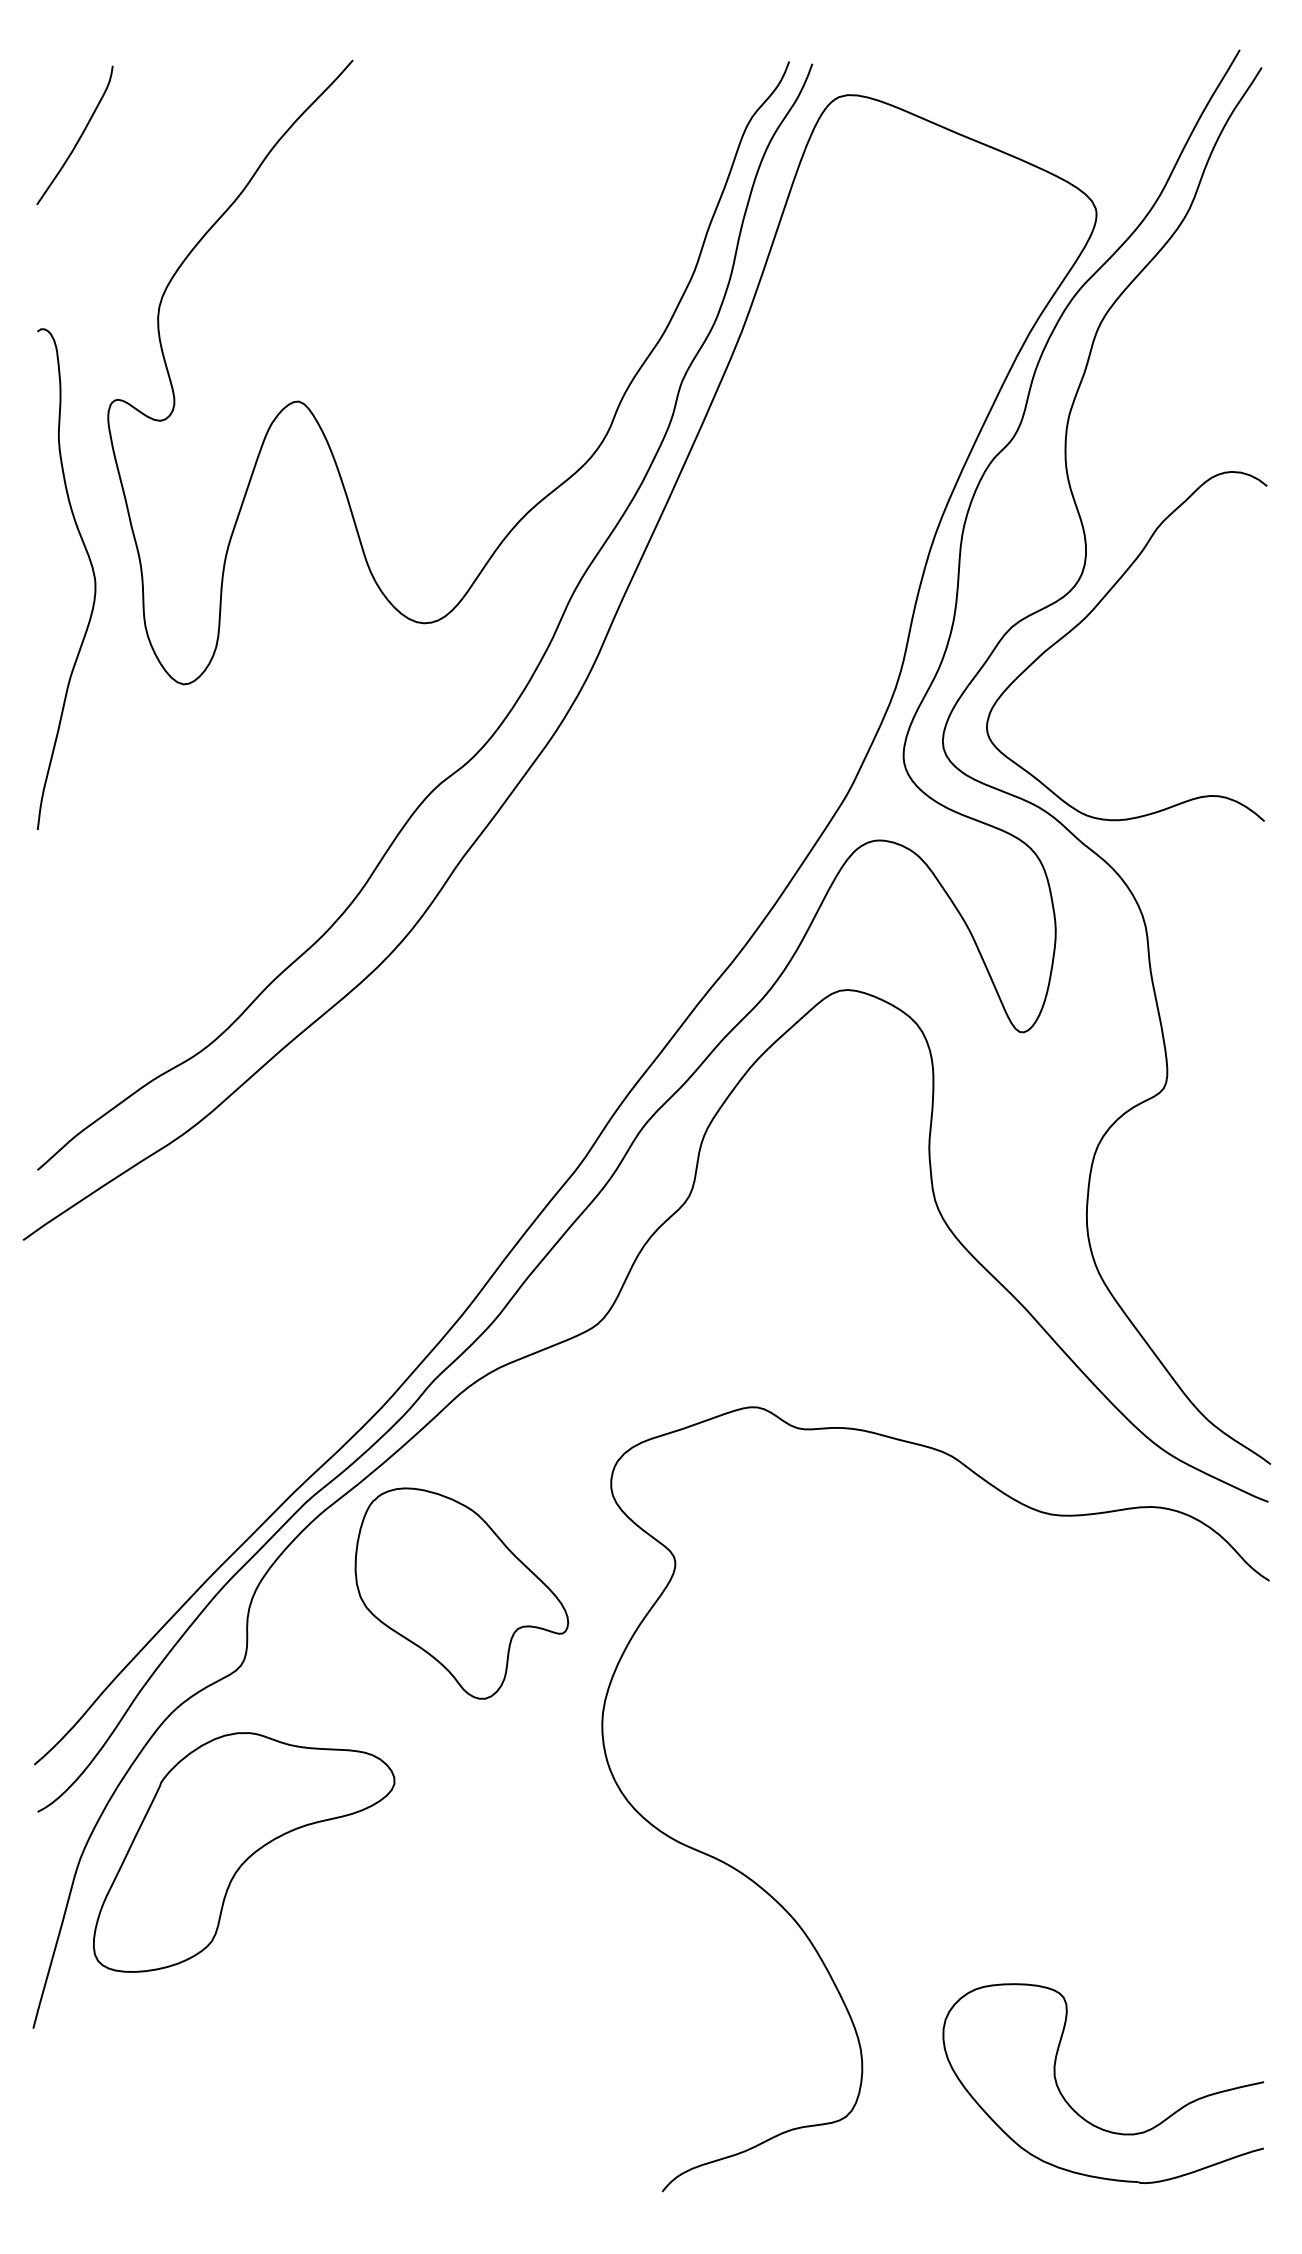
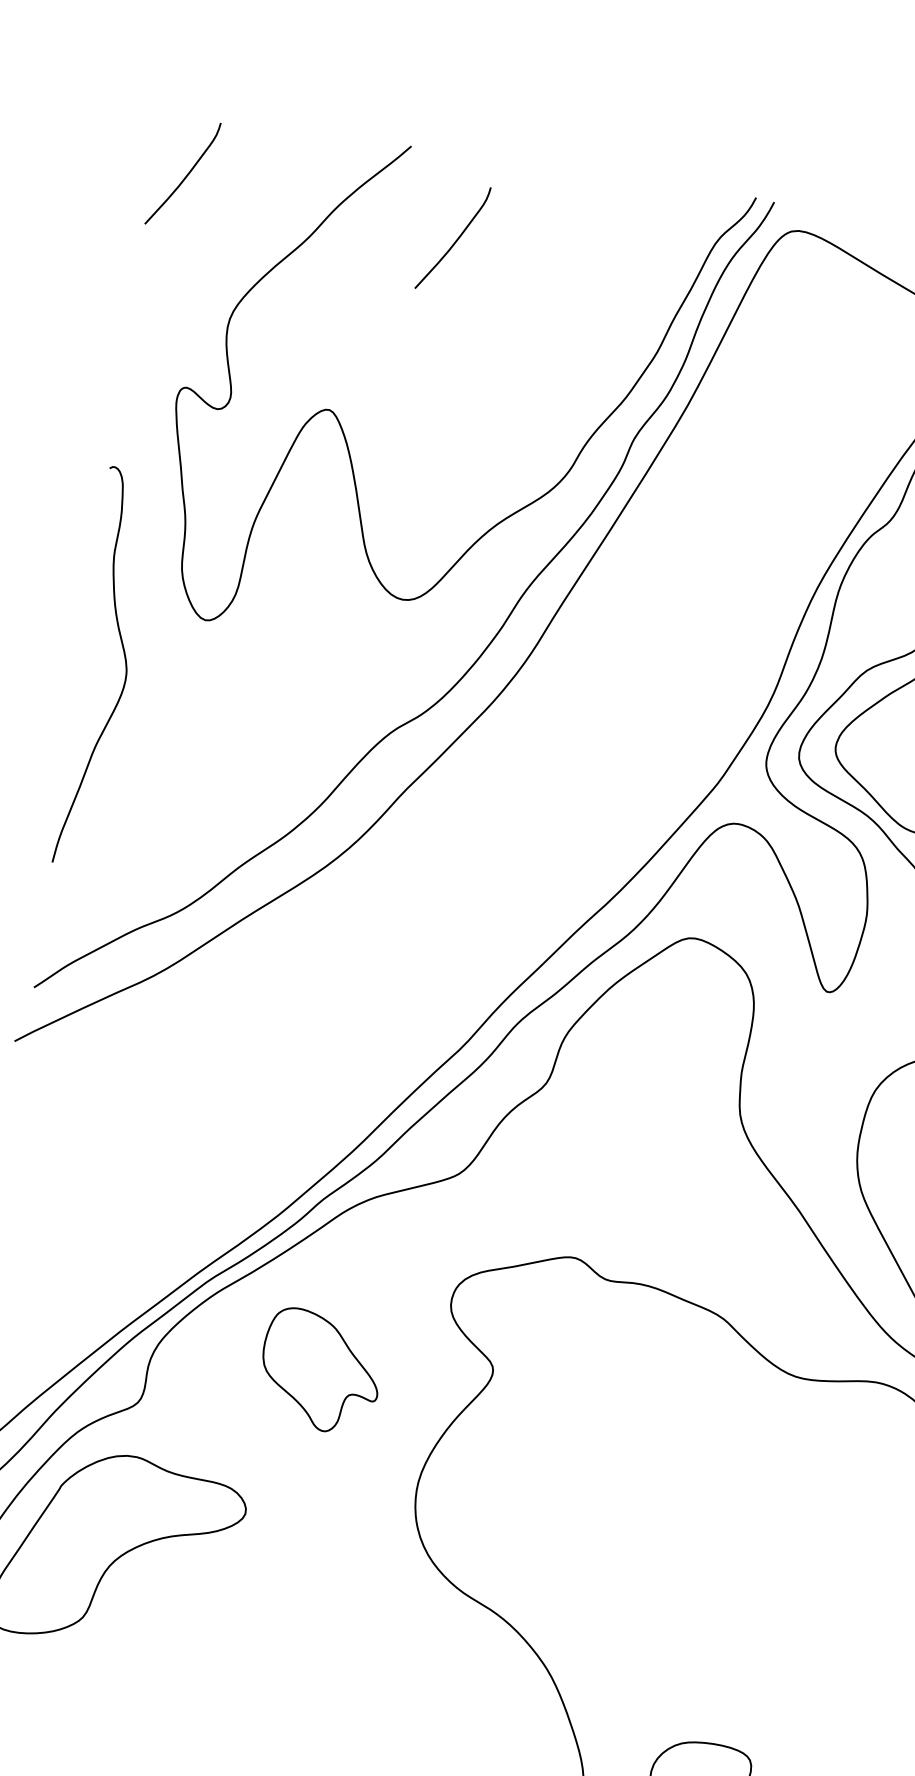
curve: (424, 169) -> (455, 240), added
curve: (92, 572) -> (125, 665), moved
part: (461, 1593) -> (320, 1371), size x0.7

